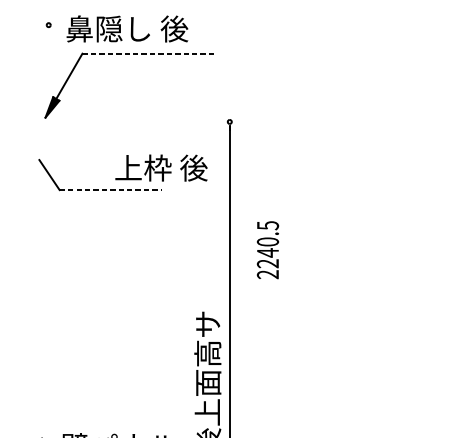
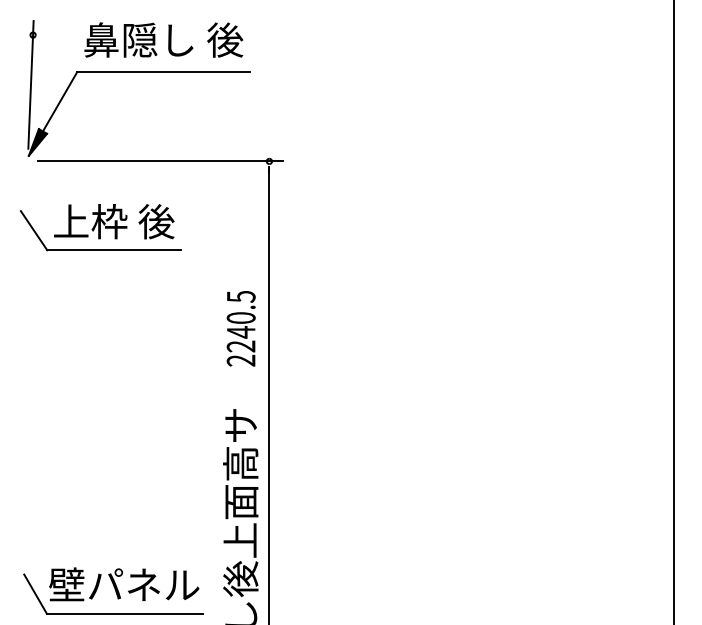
text: (127, 28) -> (163, 39), moved
line: (148, 53) -> (163, 72), dashed -> solid
line: (46, 63) -> (30, 84), added
line: (146, 122) -> (160, 161), added
text: (161, 167) -> (114, 221), moved
line: (110, 190) -> (113, 250), dashed -> solid
text: (267, 249) -> (240, 328), moved

